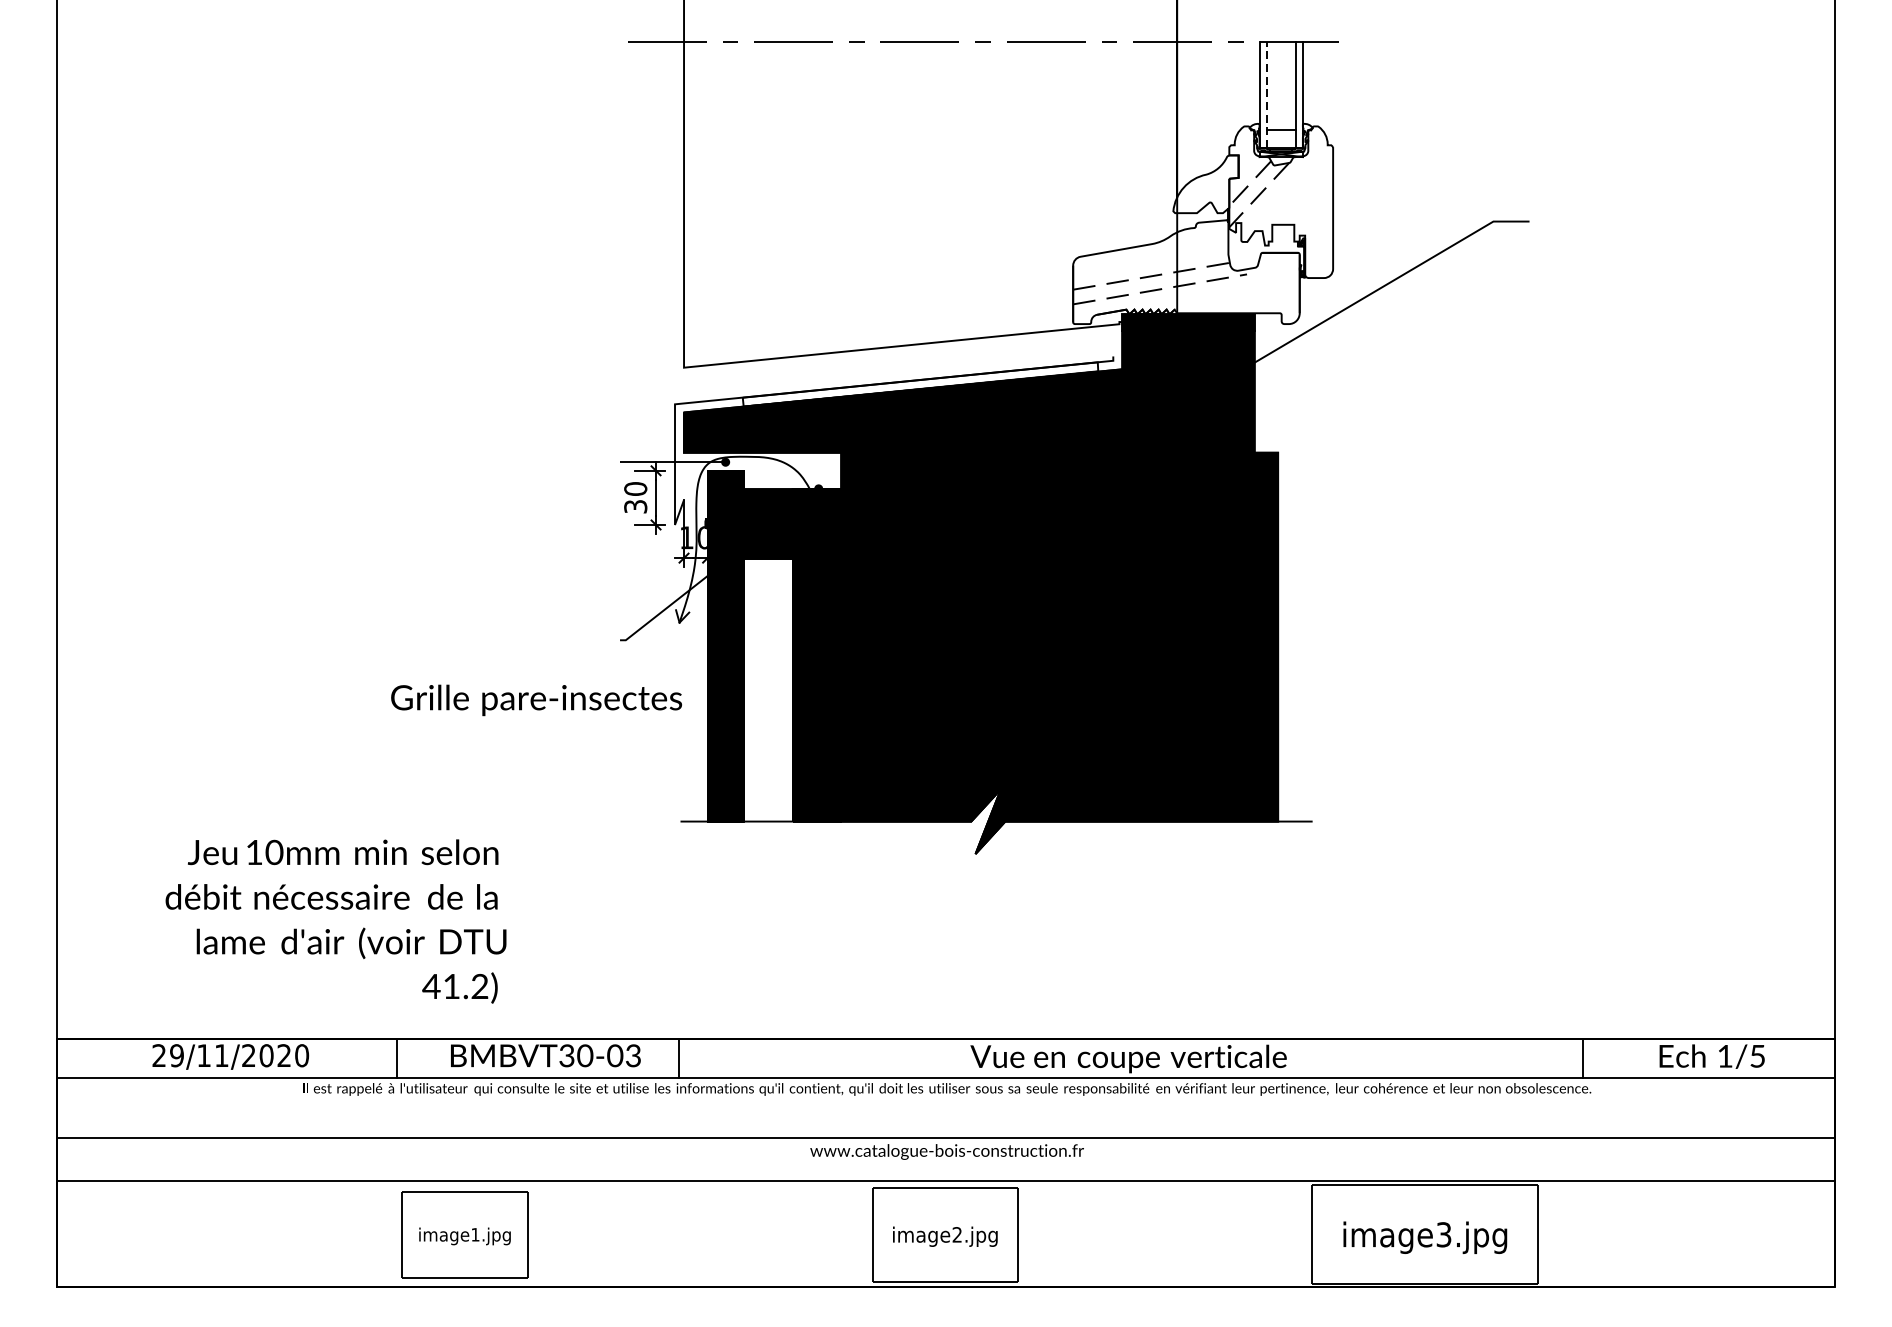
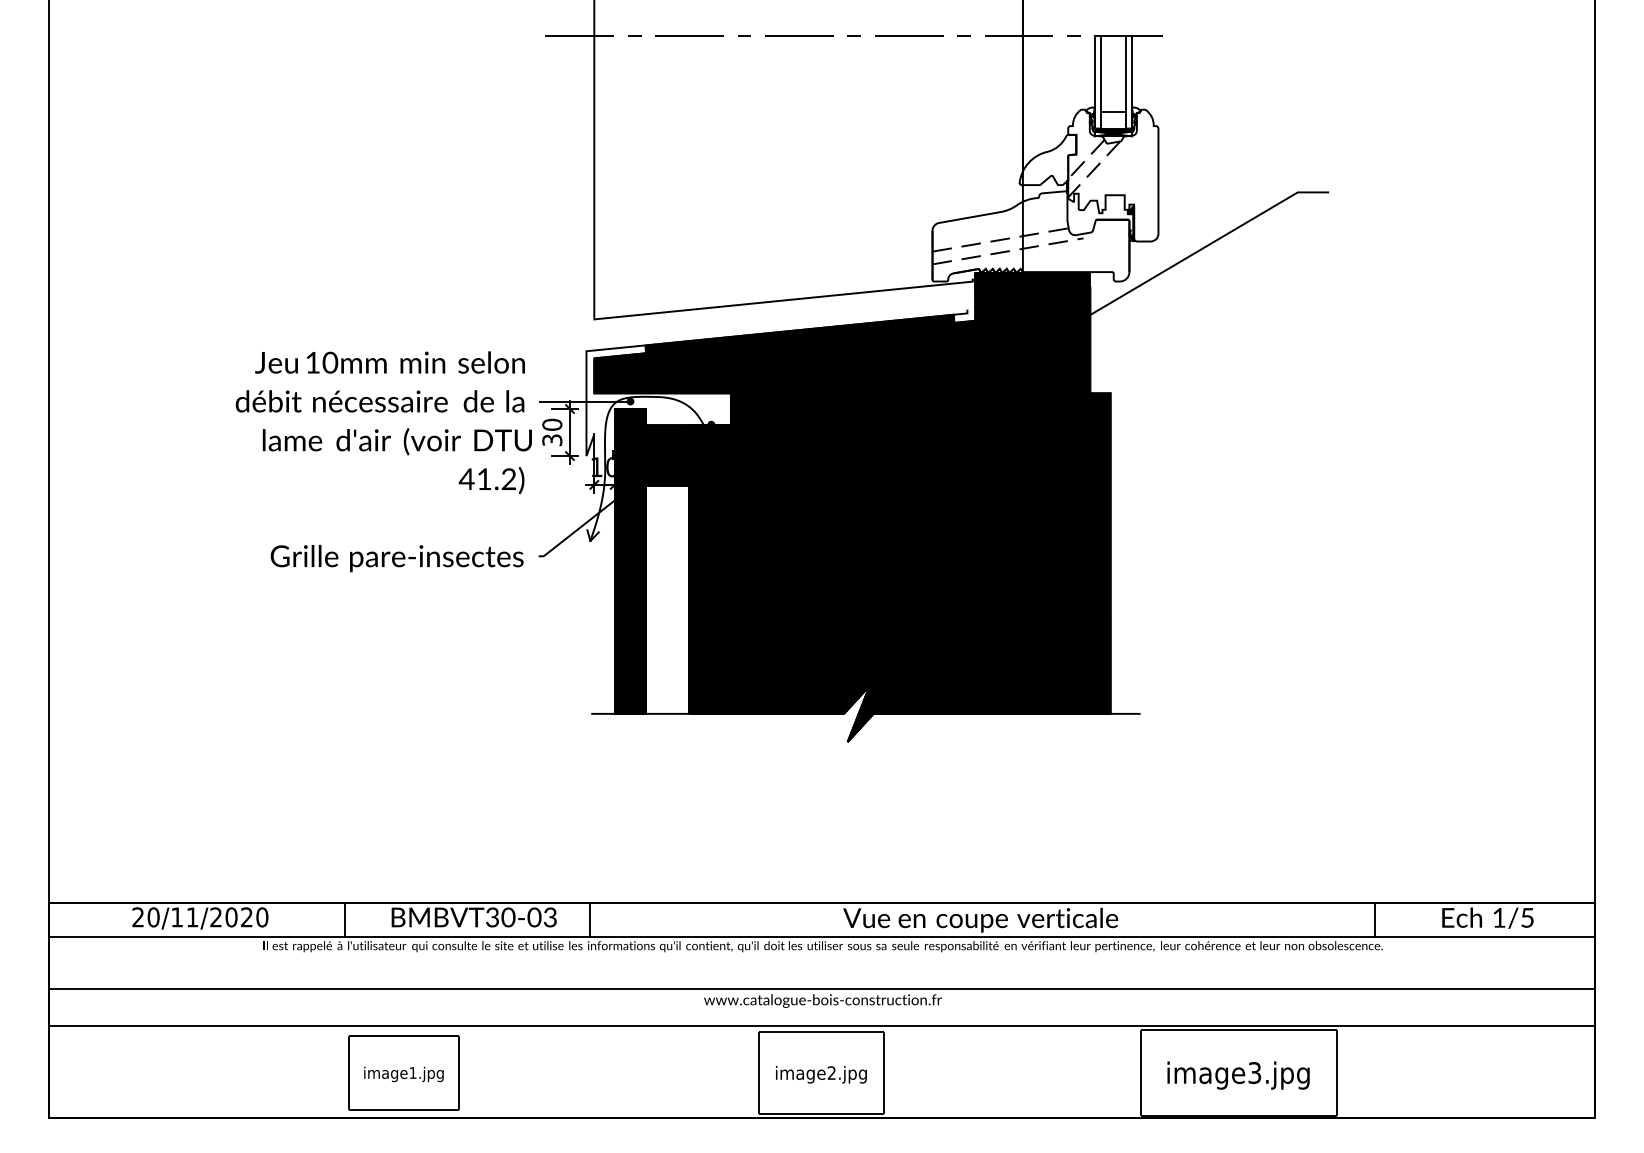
line: (1266, 93) -> (1100, 81), dashed -> solid
fill: (920, 383) -> (799, 333), added
text: (535, 700) -> (396, 558), moved
text: (335, 921) -> (383, 422), moved
text: (176, 1055) -> (153, 917), 29/11/2020 -> 20/11/2020

